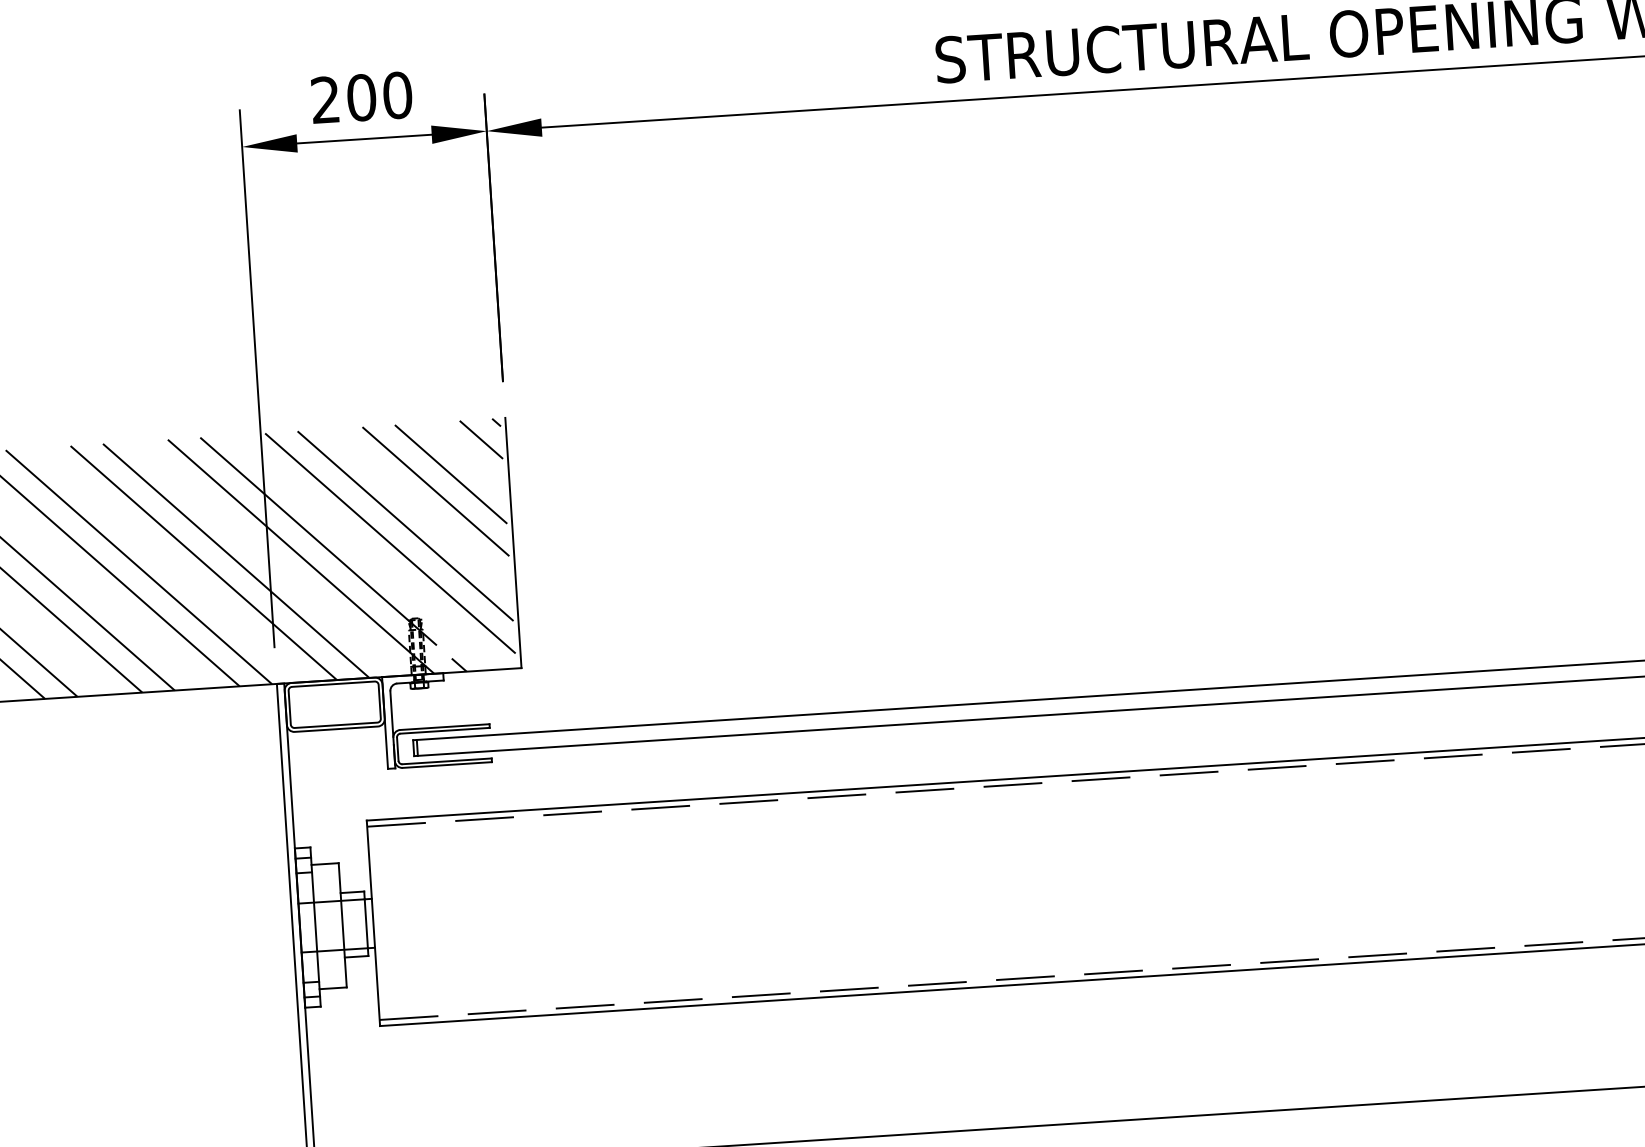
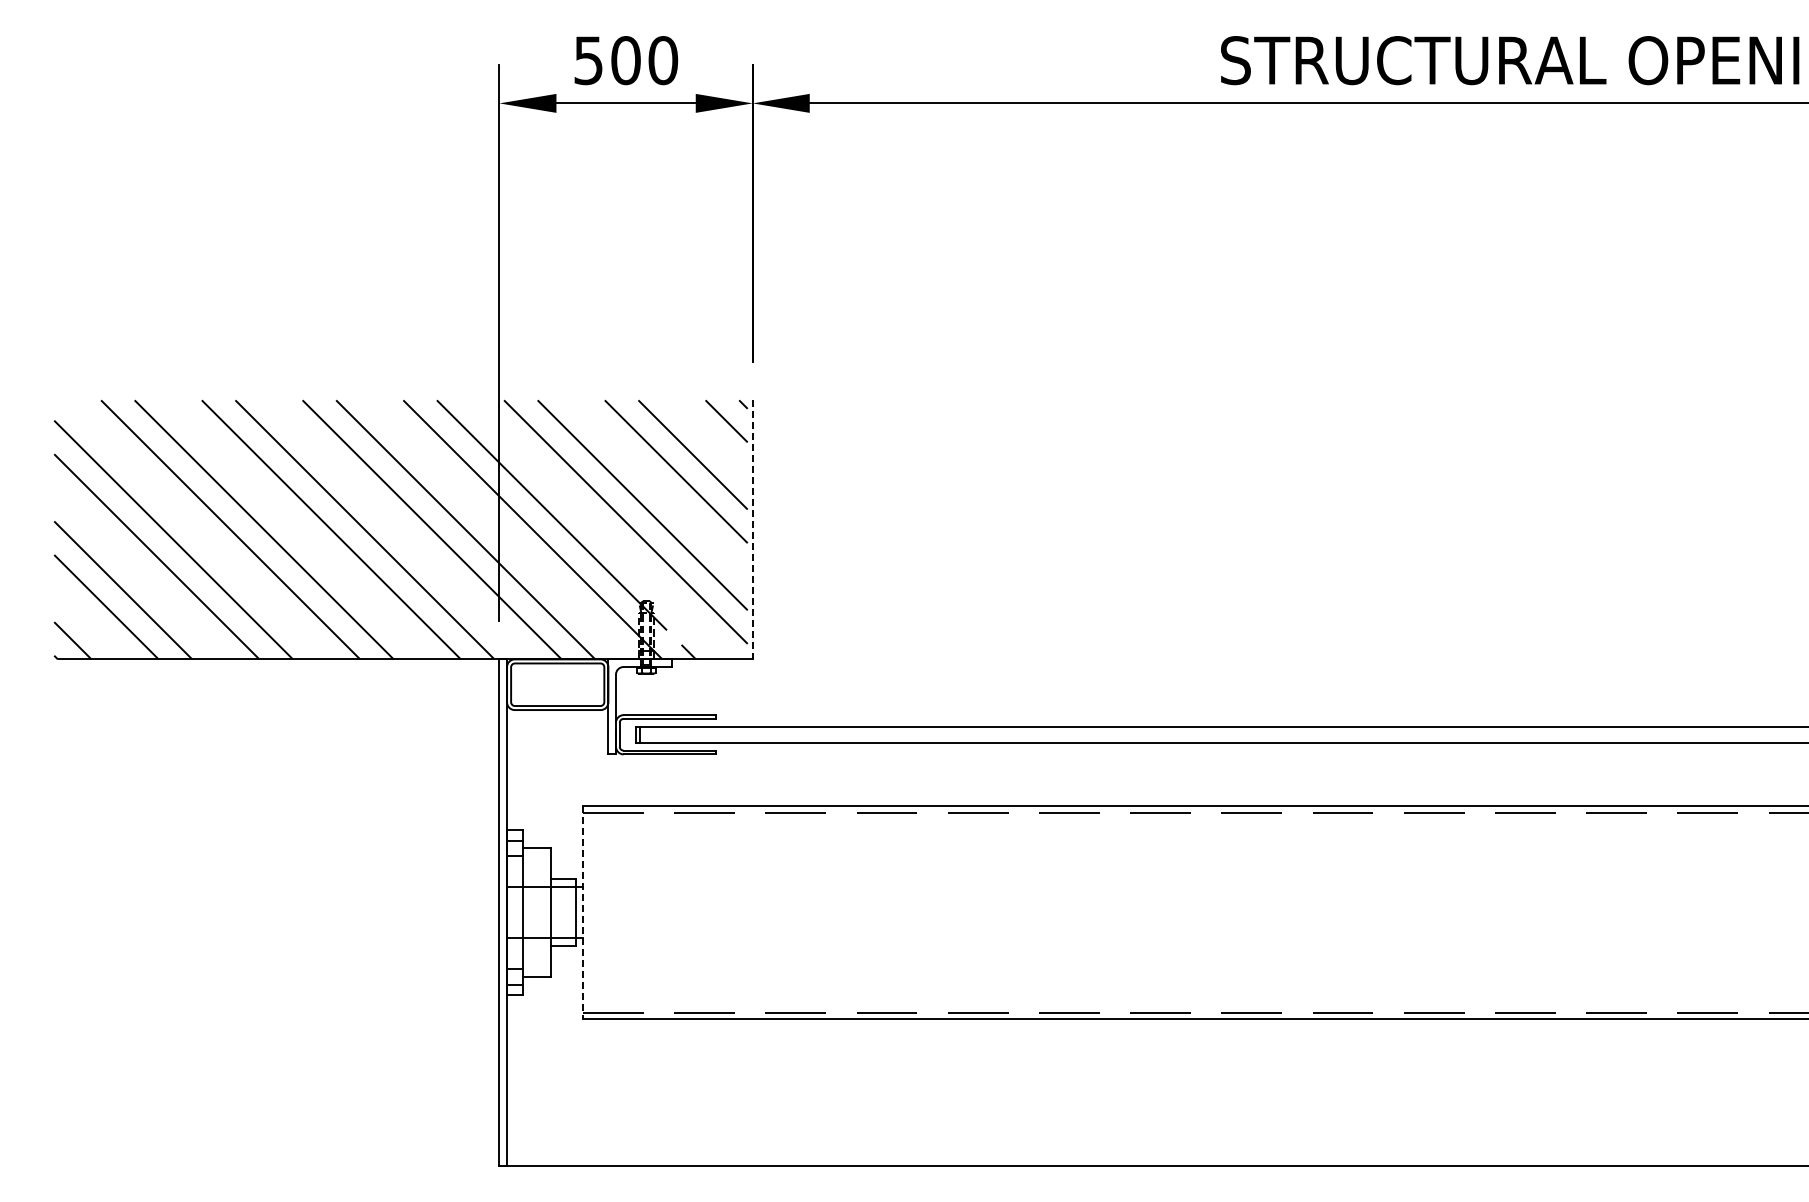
text: (325, 100) -> (588, 60), 200 -> 500
line: (513, 542) -> (752, 529), solid -> dashed
line: (373, 924) -> (583, 913), solid -> dashed

